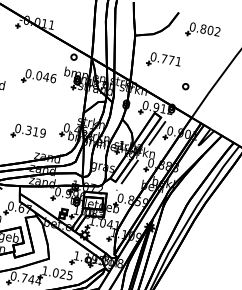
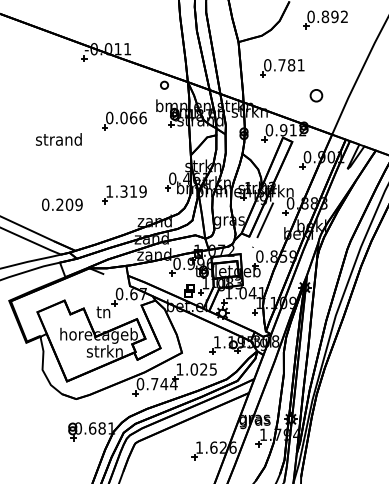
text: (210, 30) -> (334, 17), 0.802 -> 0.892
text: (171, 60) -> (291, 65), 0.771 -> 0.781
text: (46, 76) -> (133, 117), 0.046 -> 0.066
part: (185, 86) -> (316, 95), size x1.6
text: (18, 128) -> (109, 191), 0.319 -> 1.319
line: (158, 131) -> (292, 160), removed

